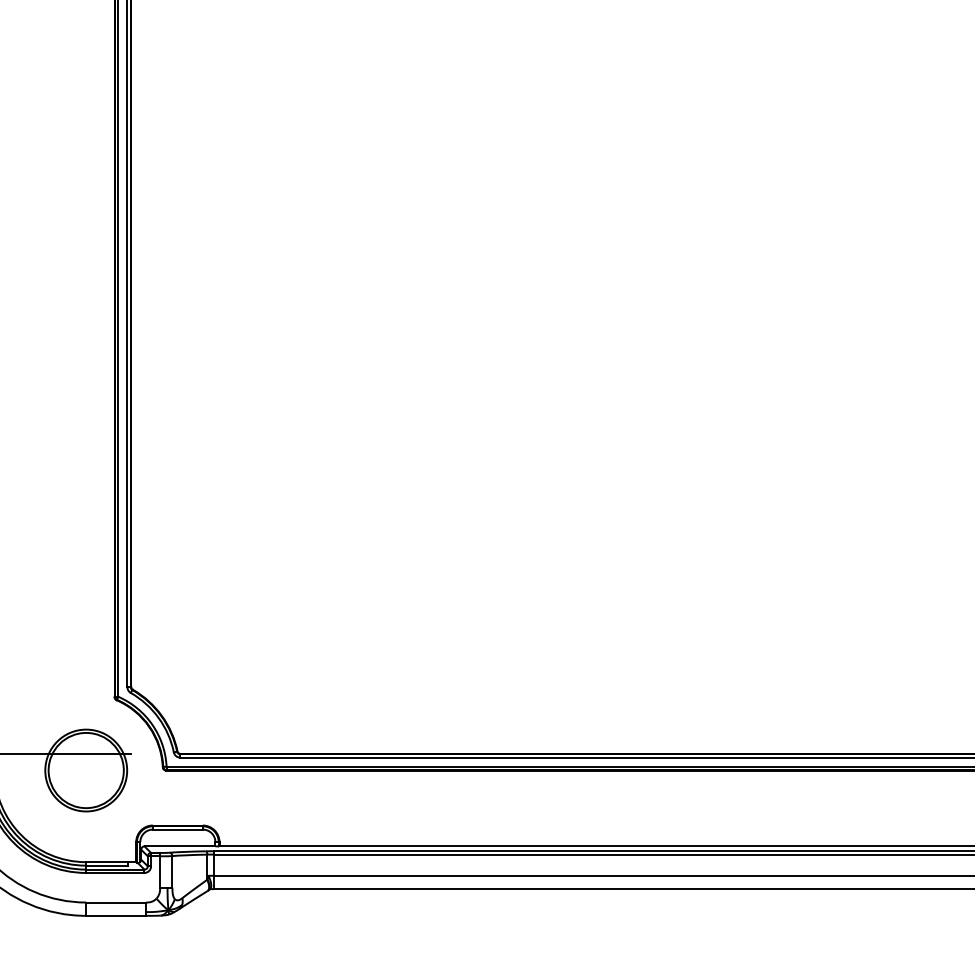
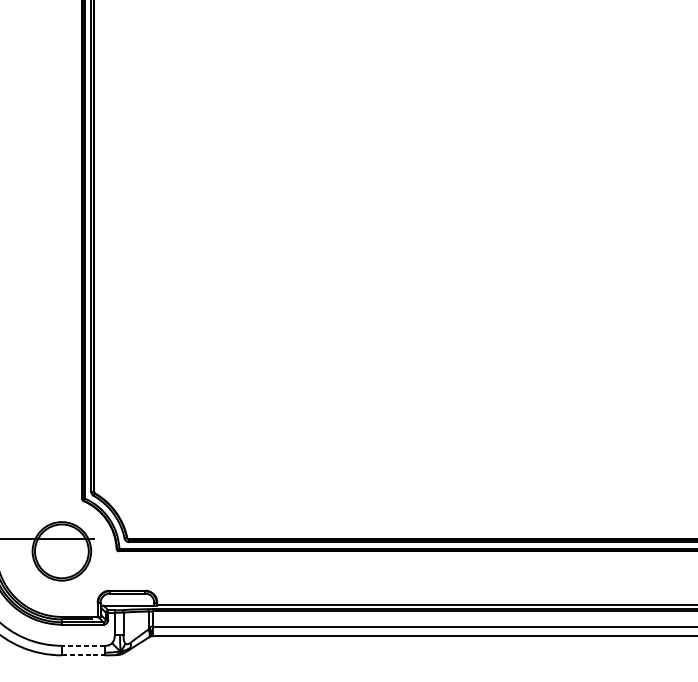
line: (116, 902) -> (83, 645), solid -> dashed
line: (116, 915) -> (83, 655), solid -> dashed

